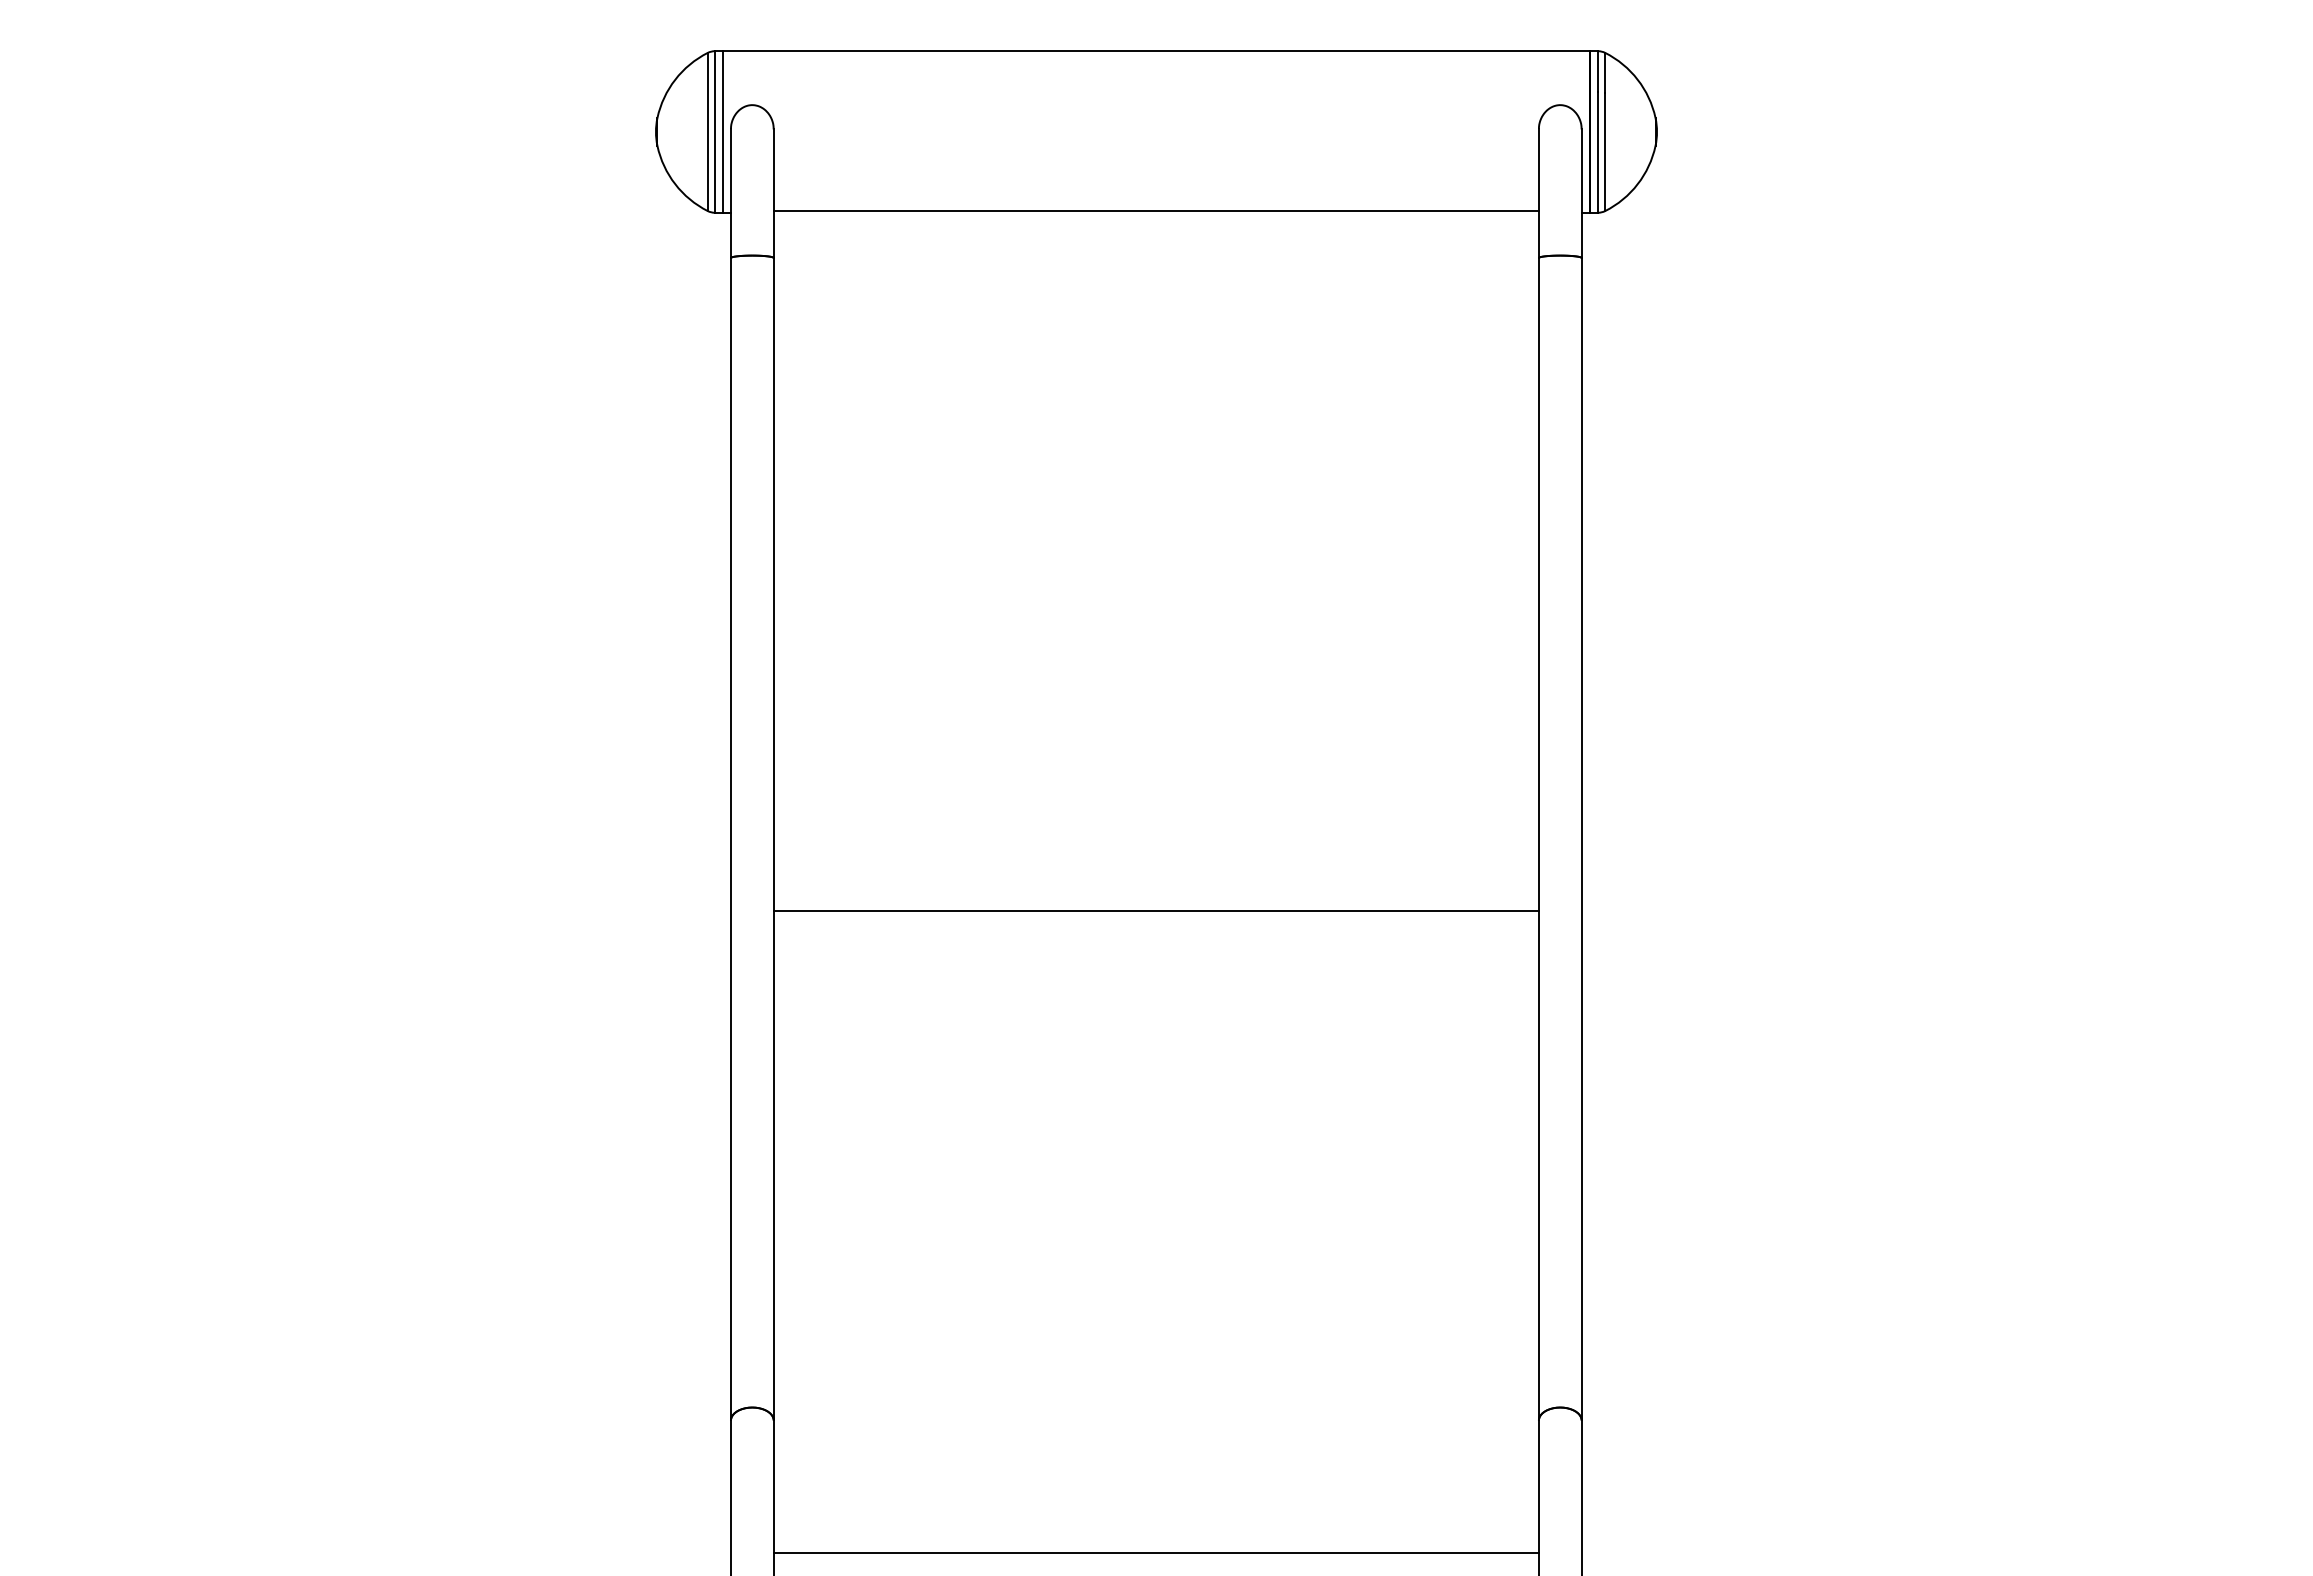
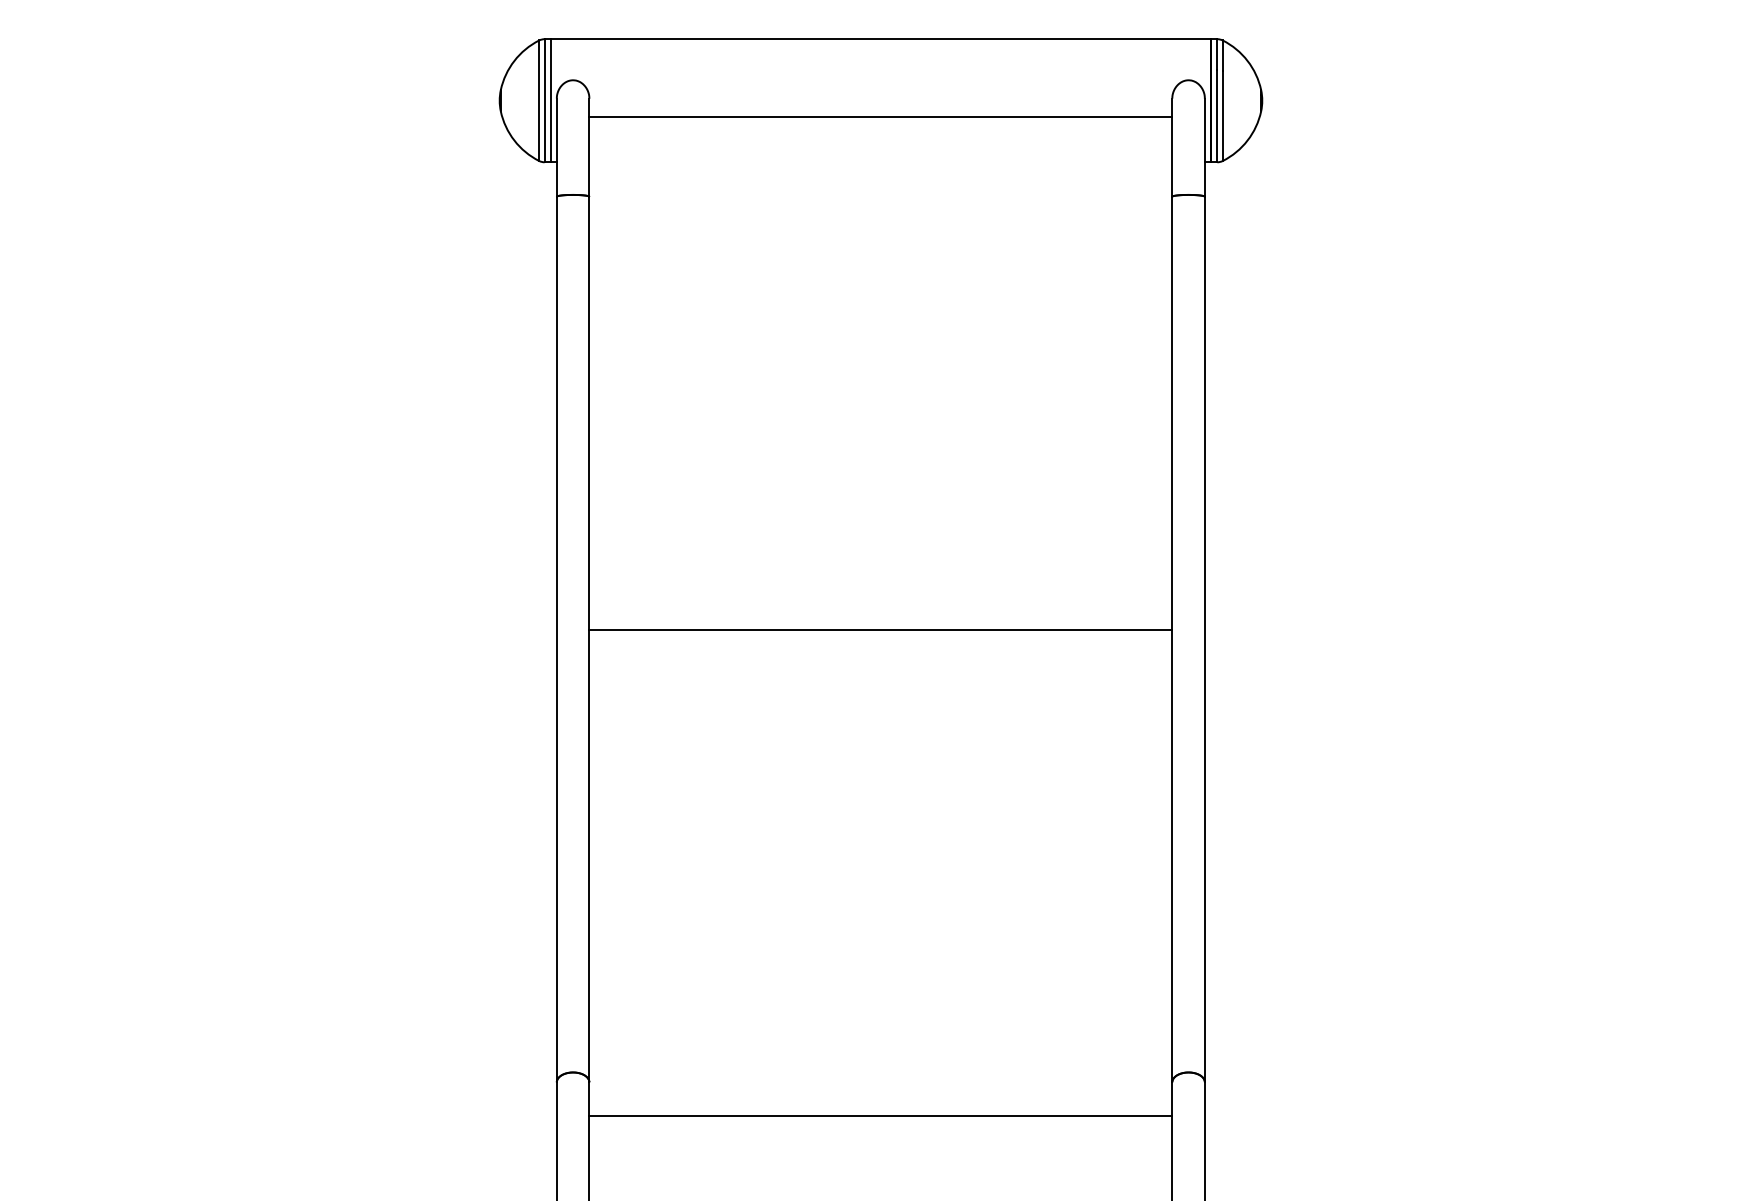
line: (1155, 210) -> (880, 116), moved
line: (1155, 911) -> (880, 630), moved
line: (1155, 1553) -> (880, 1115), moved

